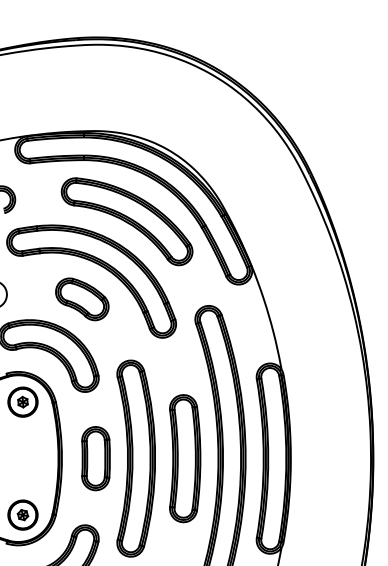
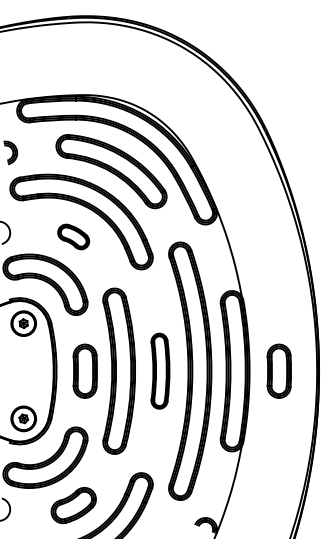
part: (82, 298) -> (73, 236), size x0.7
part: (185, 457) -> (160, 370), size x0.7
part: (325, 457) -> (278, 370), added

